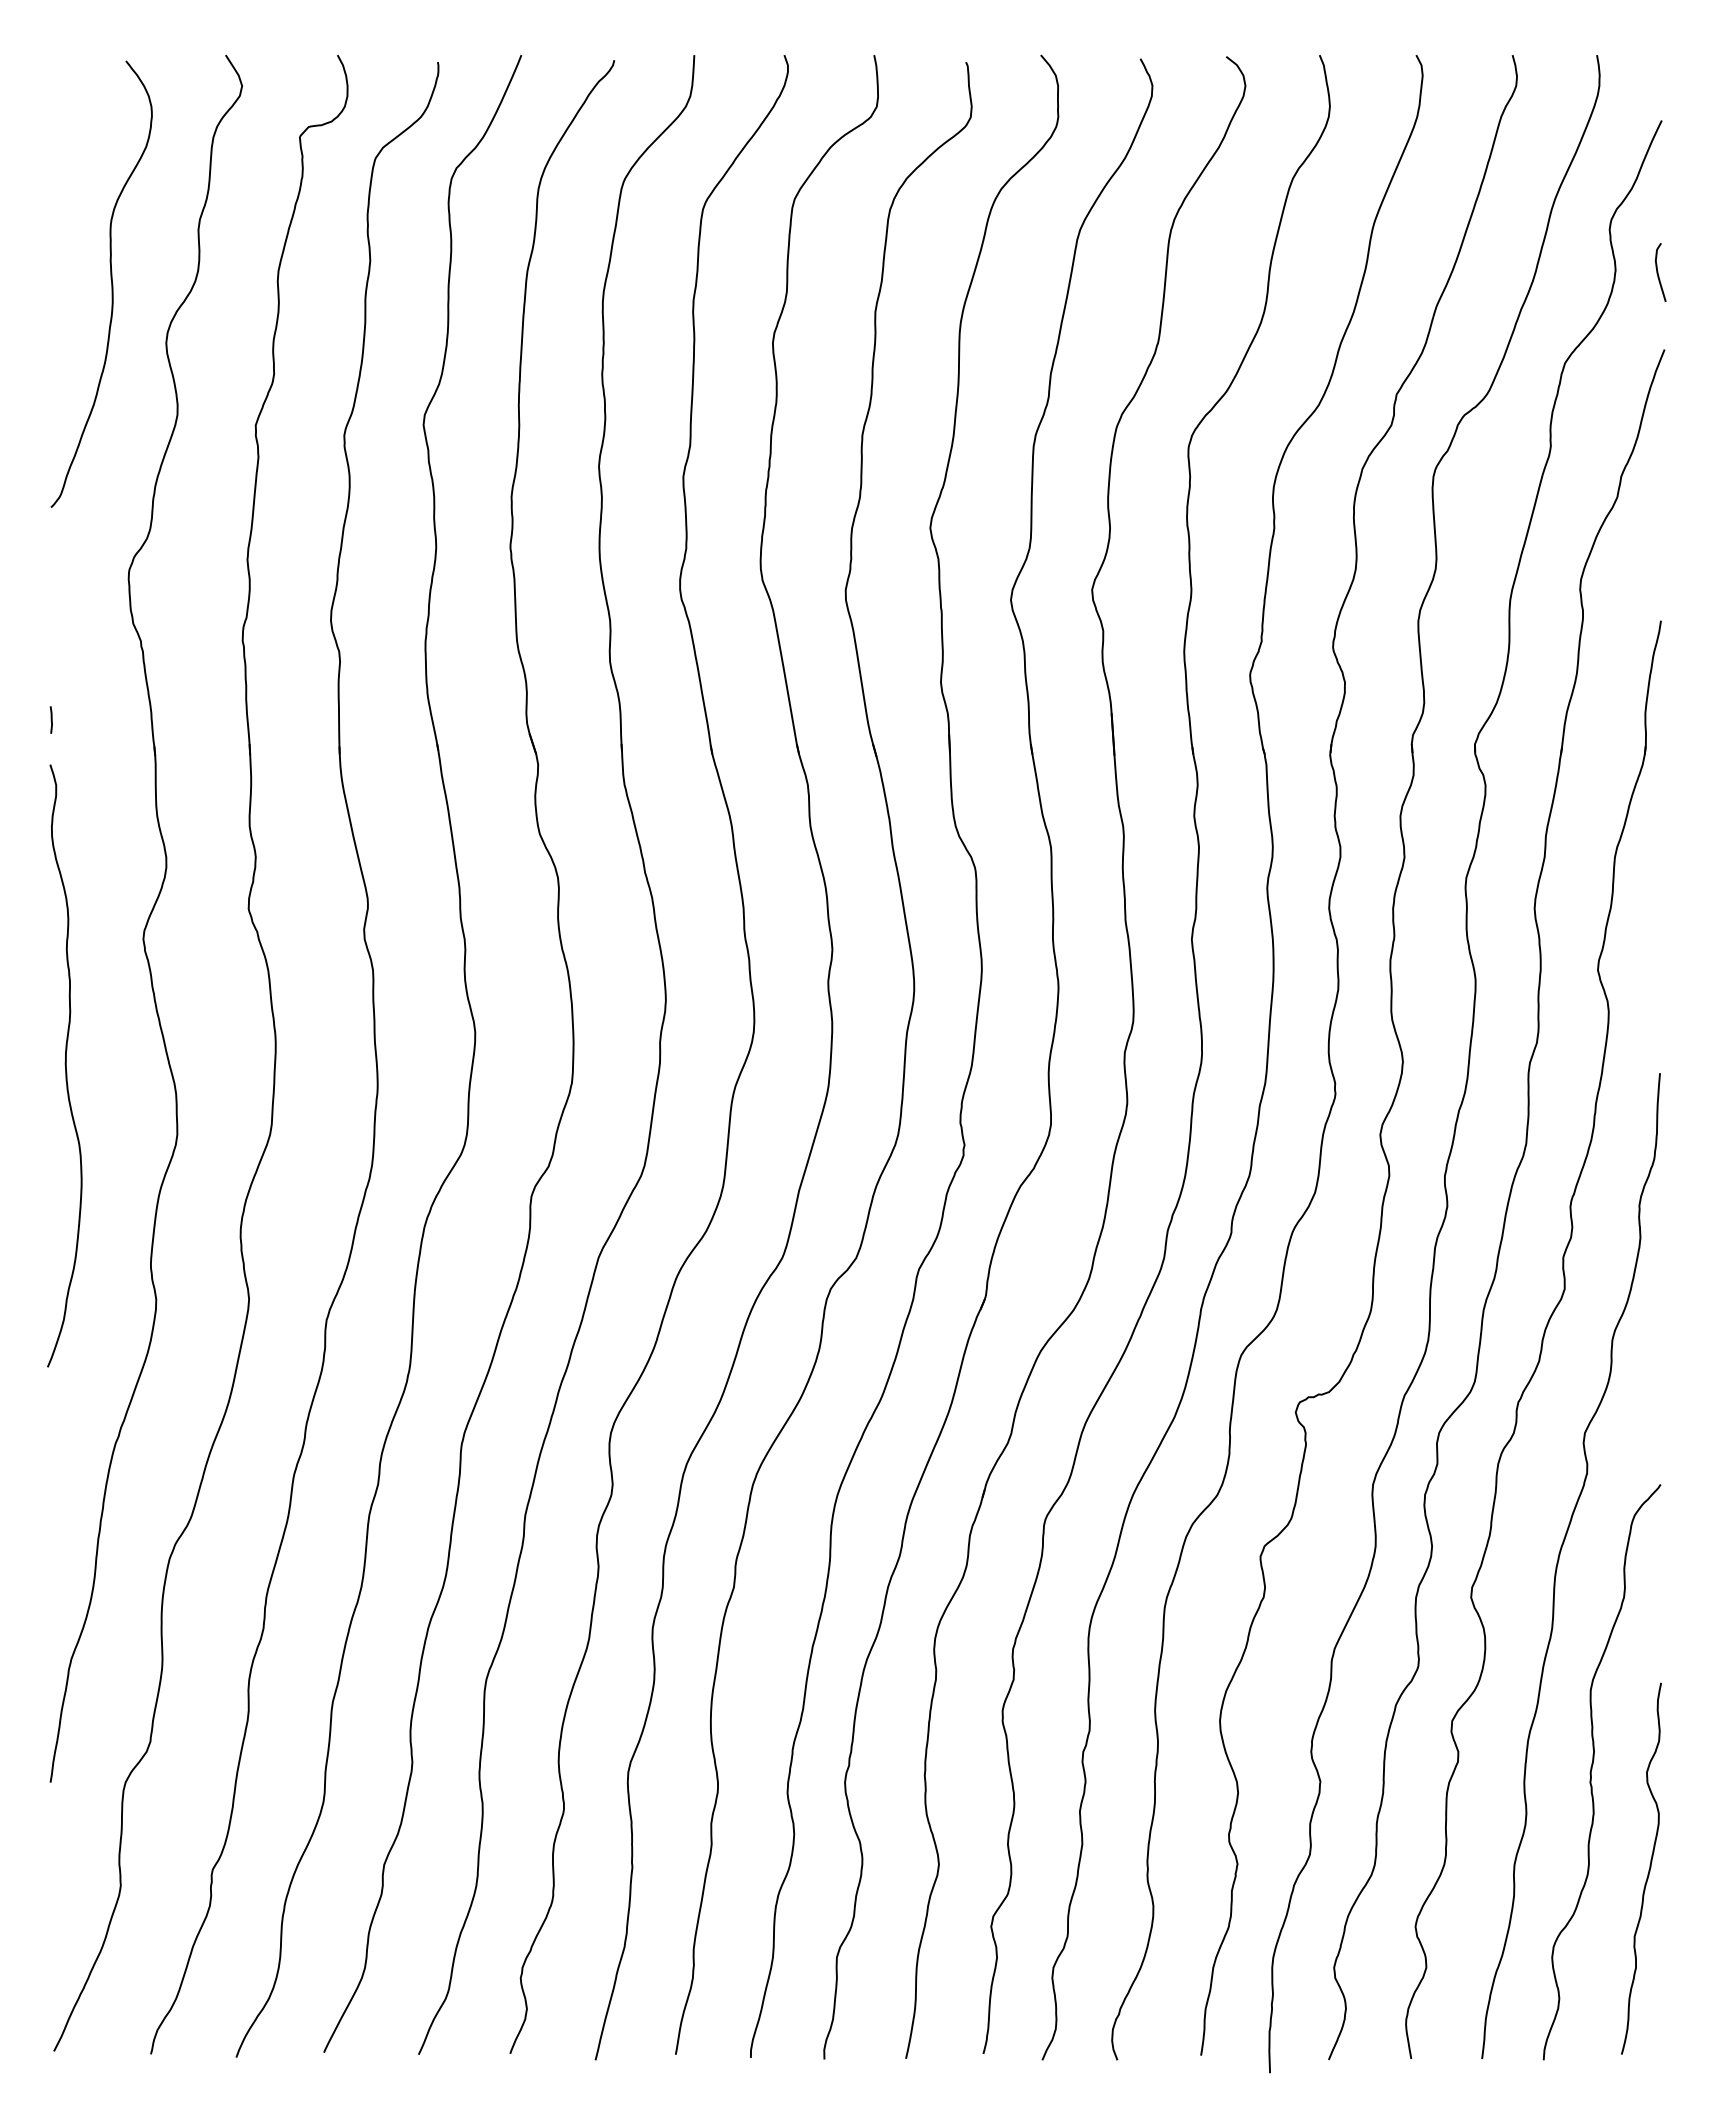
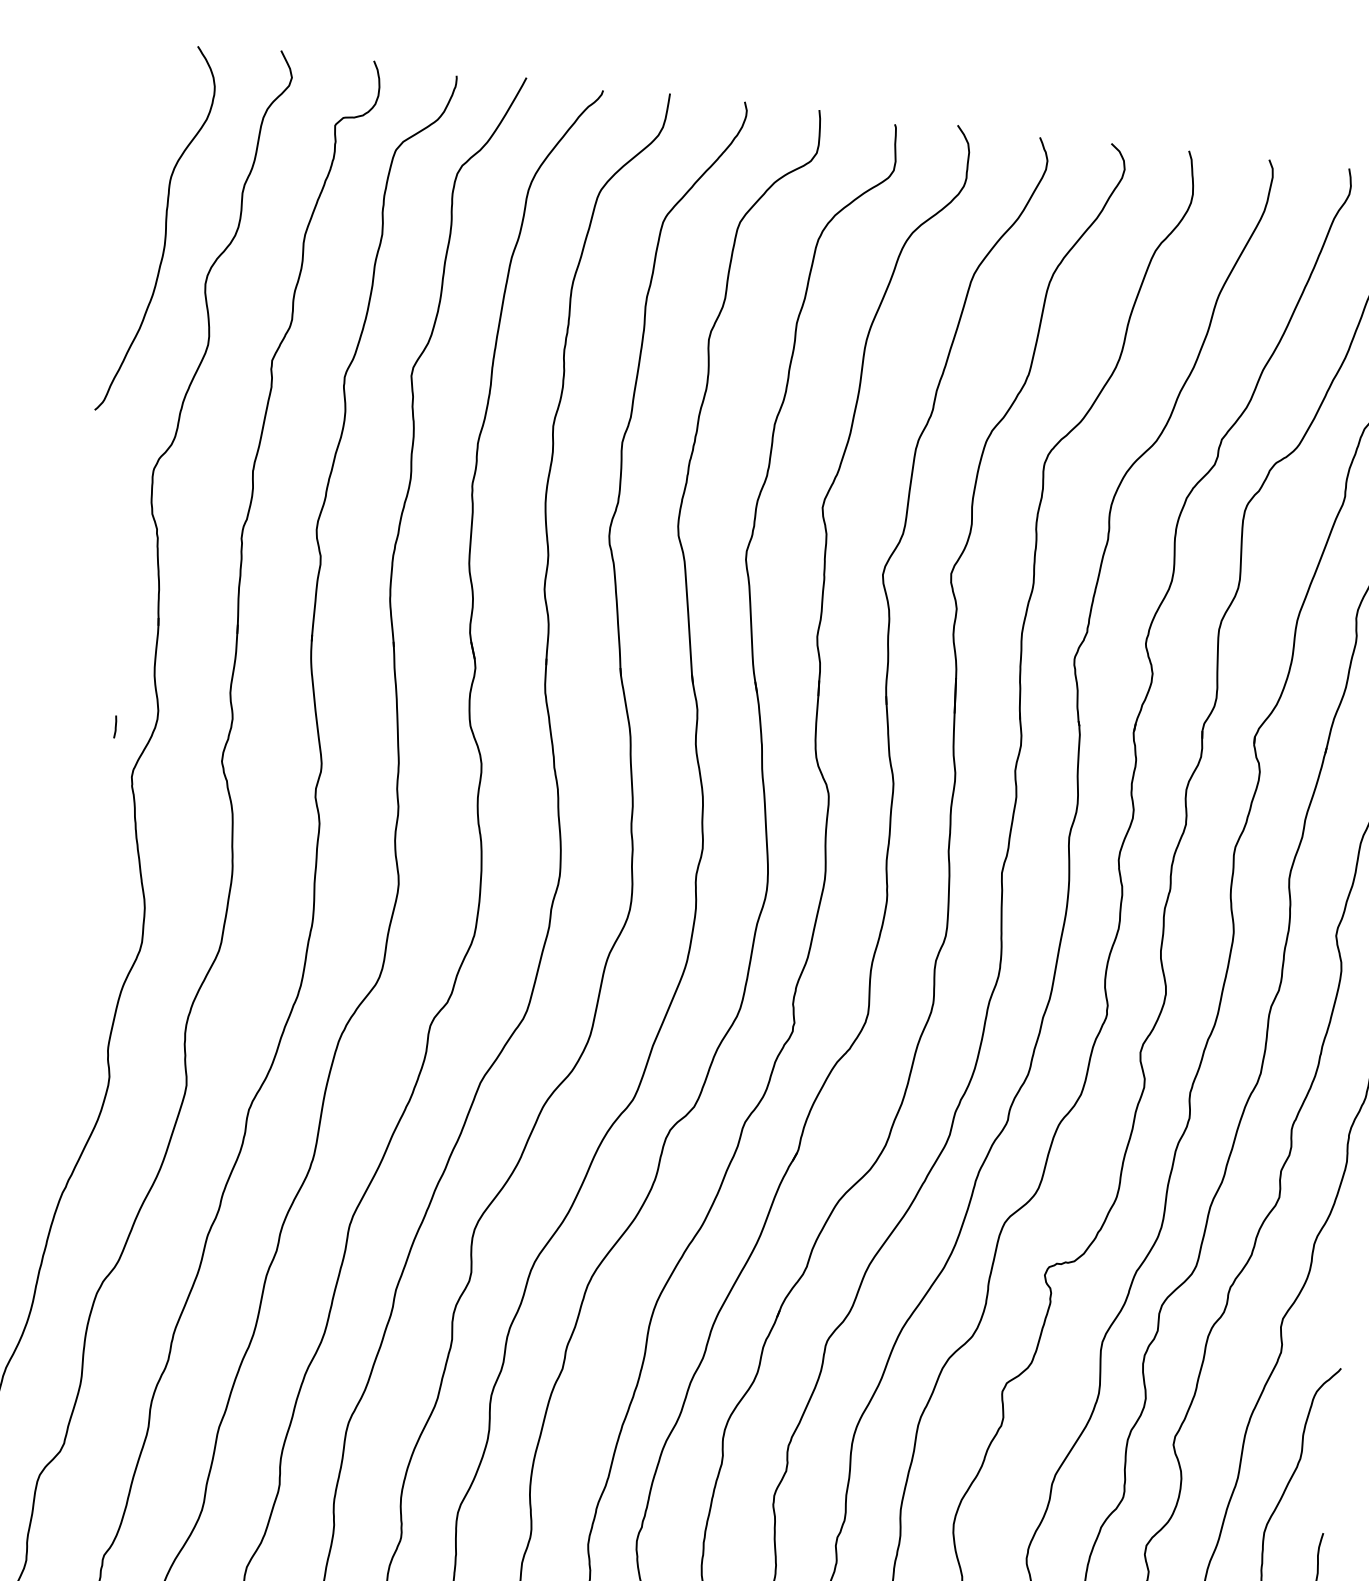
line: (50, 719) -> (114, 726), moved
curve: (64, 1065) -> (54, 874), removed

